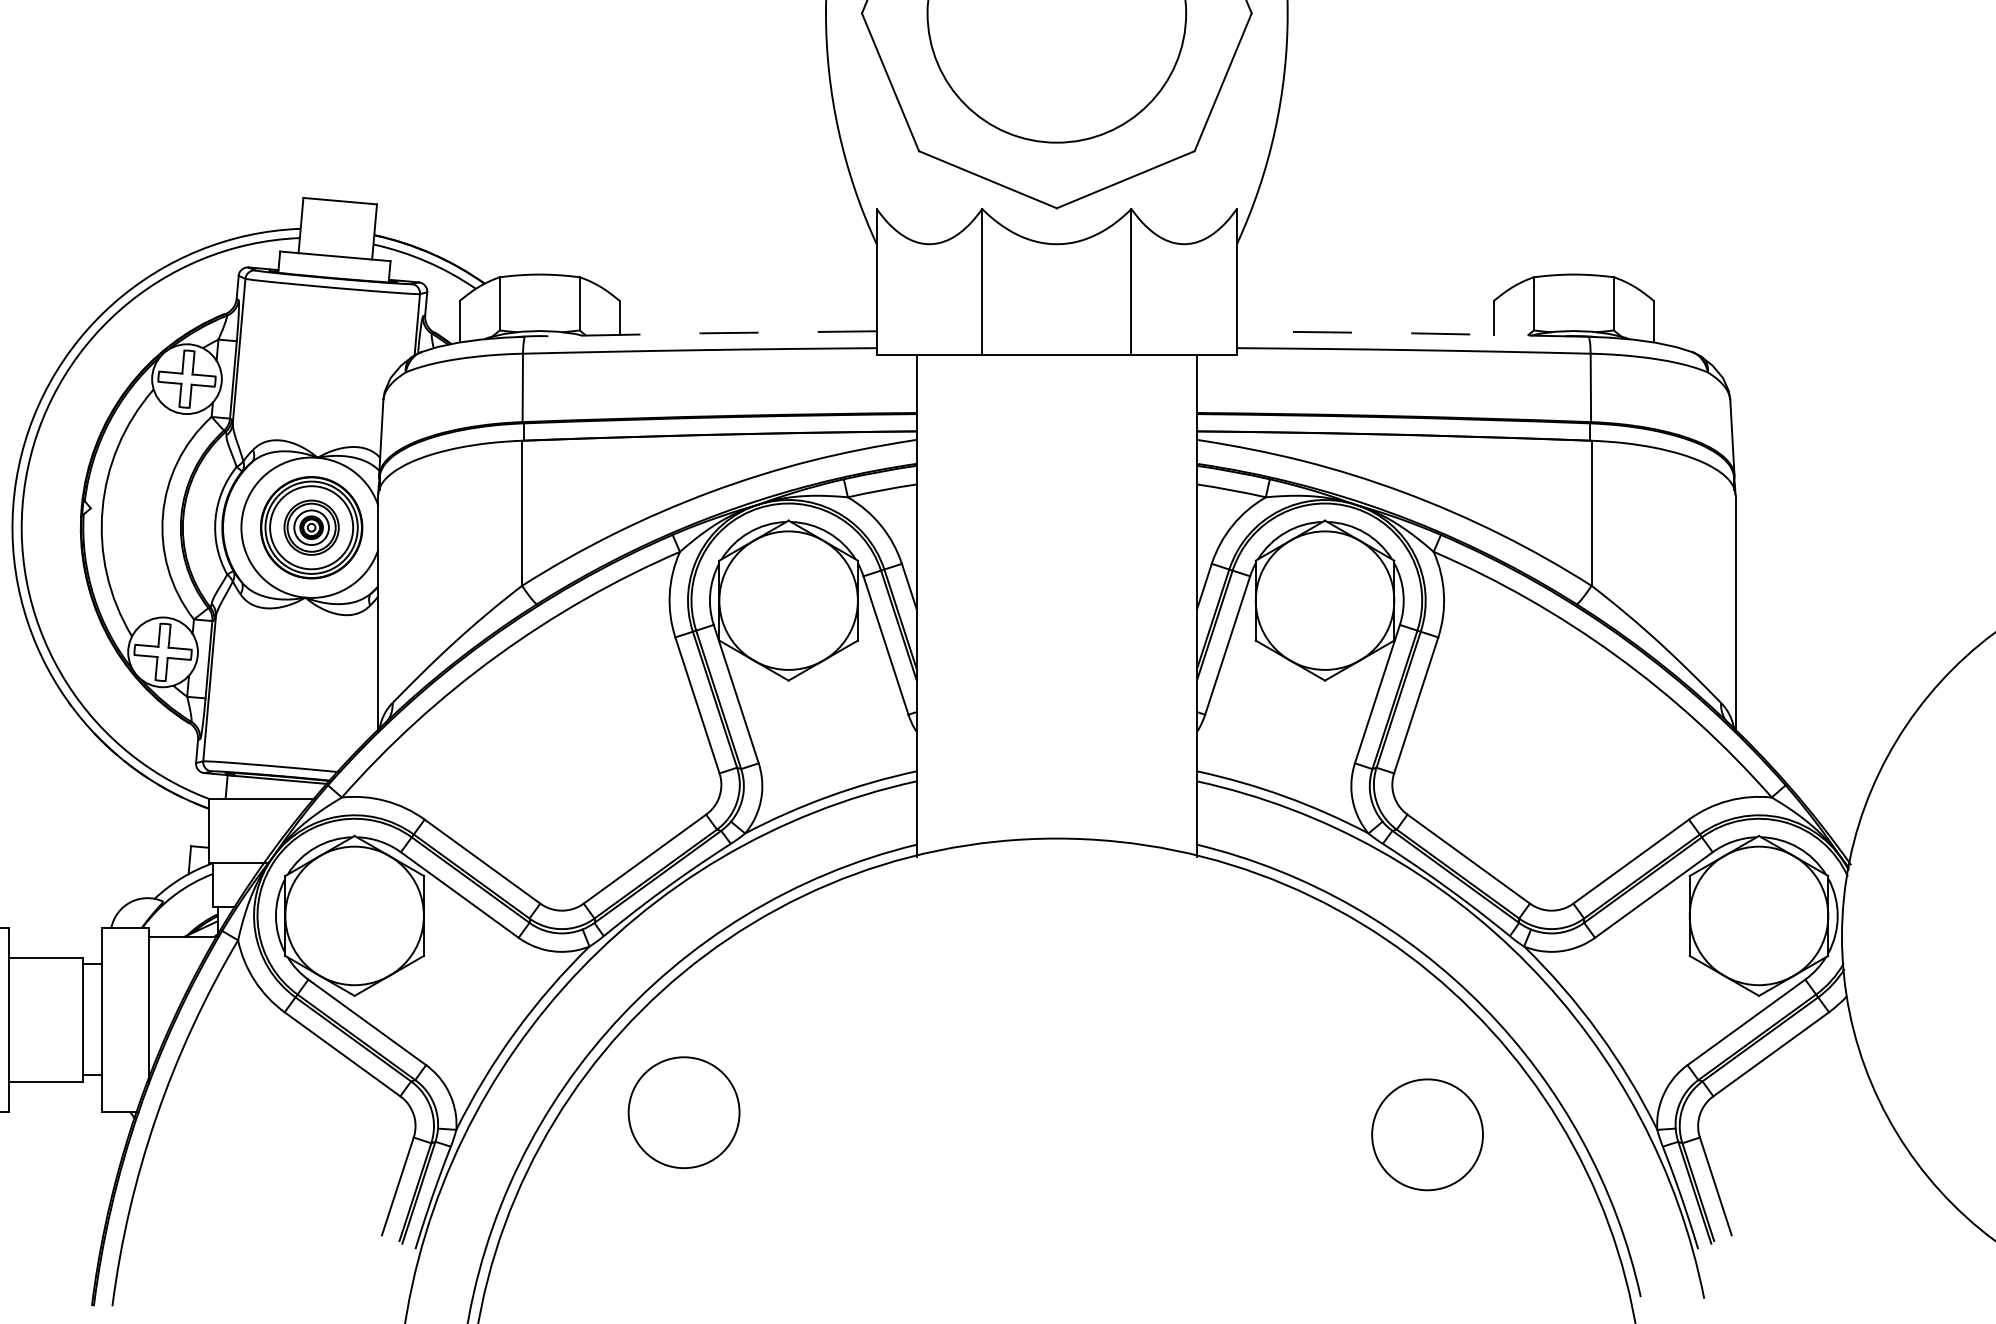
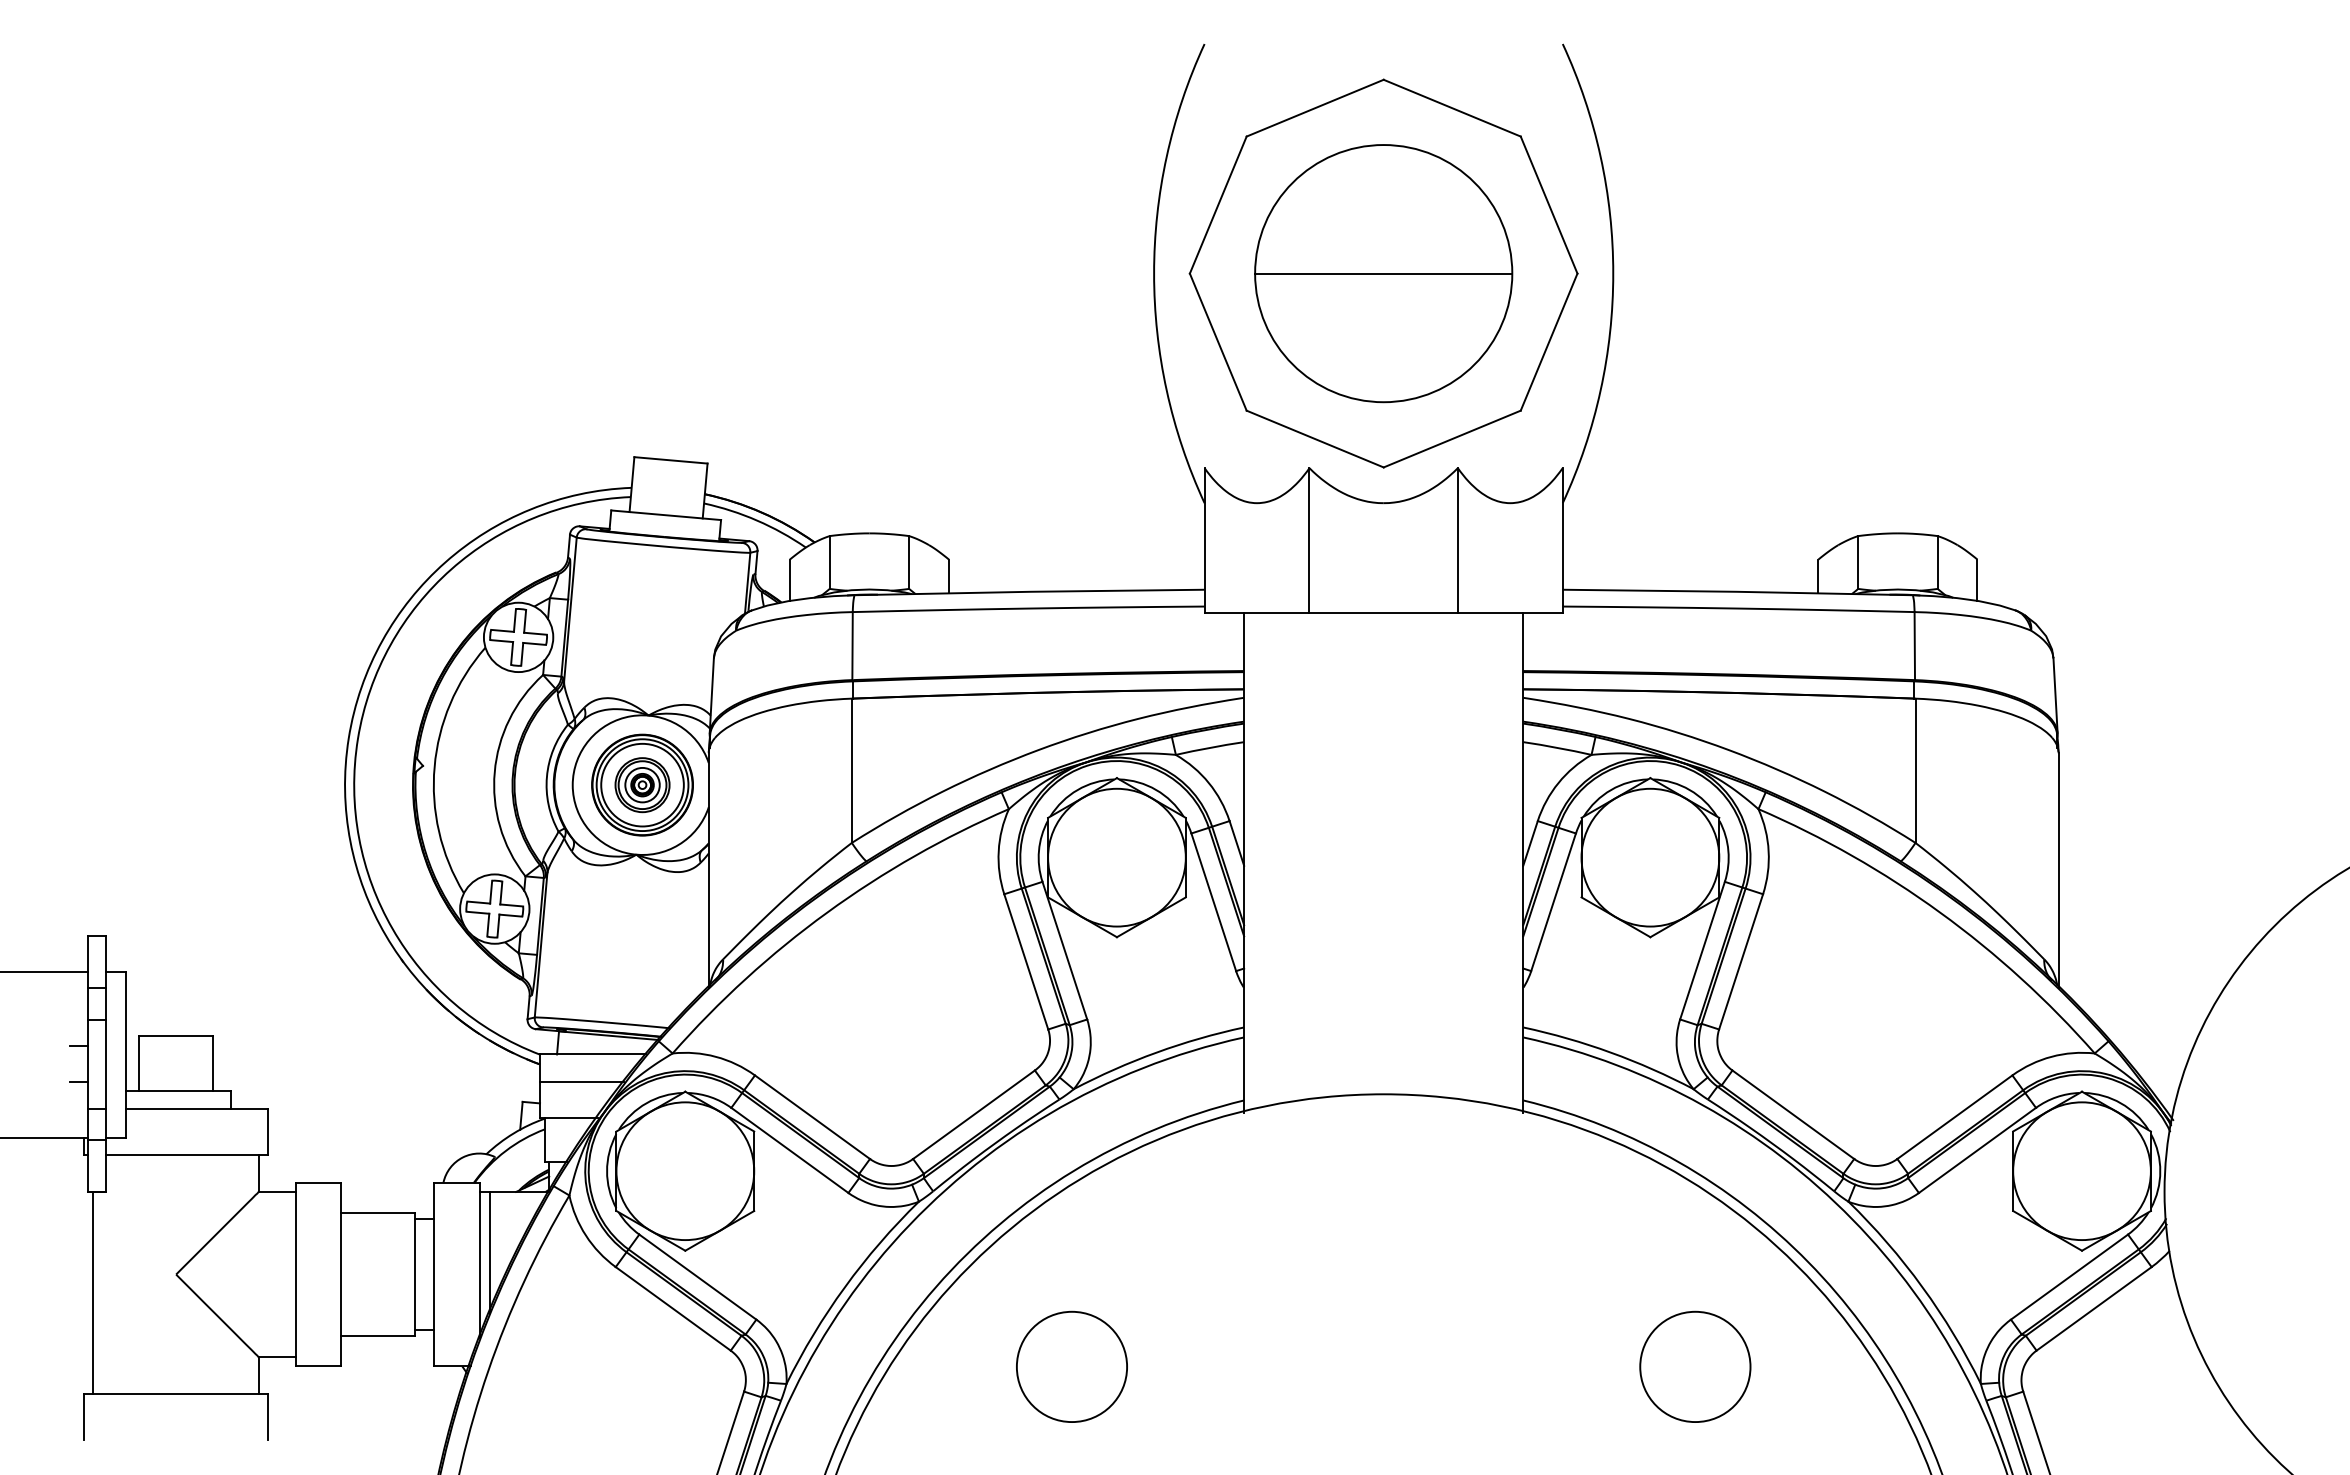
line: (1056, 13) -> (1383, 273), added
line: (701, 333) -> (1030, 591), dashed -> solid
line: (1412, 333) -> (1737, 591), dashed -> solid
line: (250, 825) -> (581, 1081), added
line: (157, 996) -> (489, 1251), added
circle: (683, 1112) -> (1071, 1366), moved
circle: (1427, 1134) -> (1695, 1366), moved

